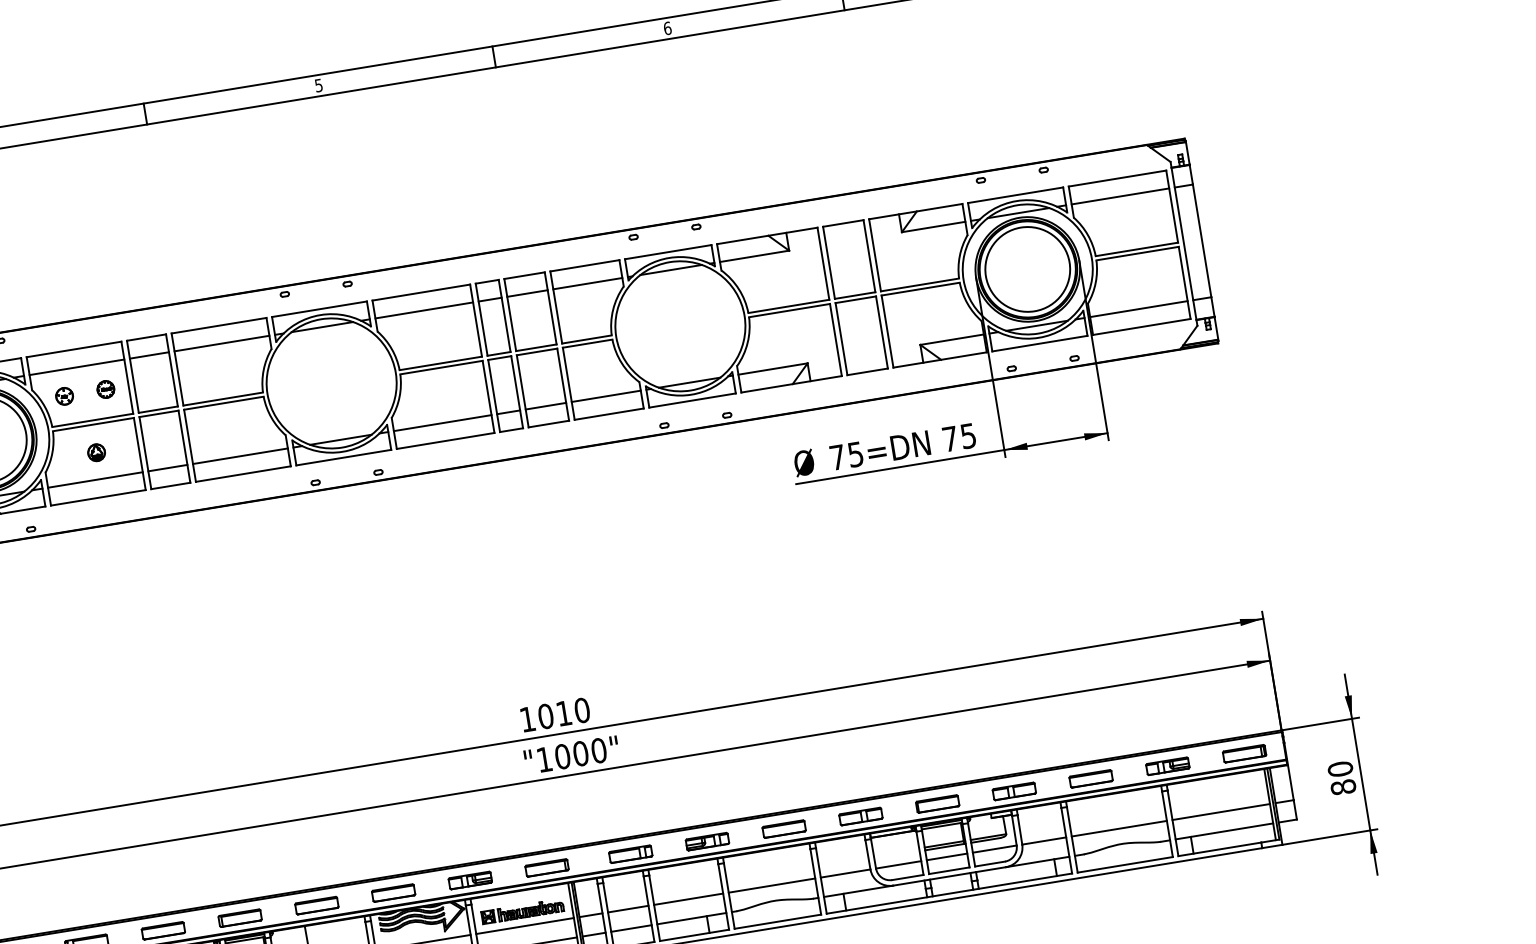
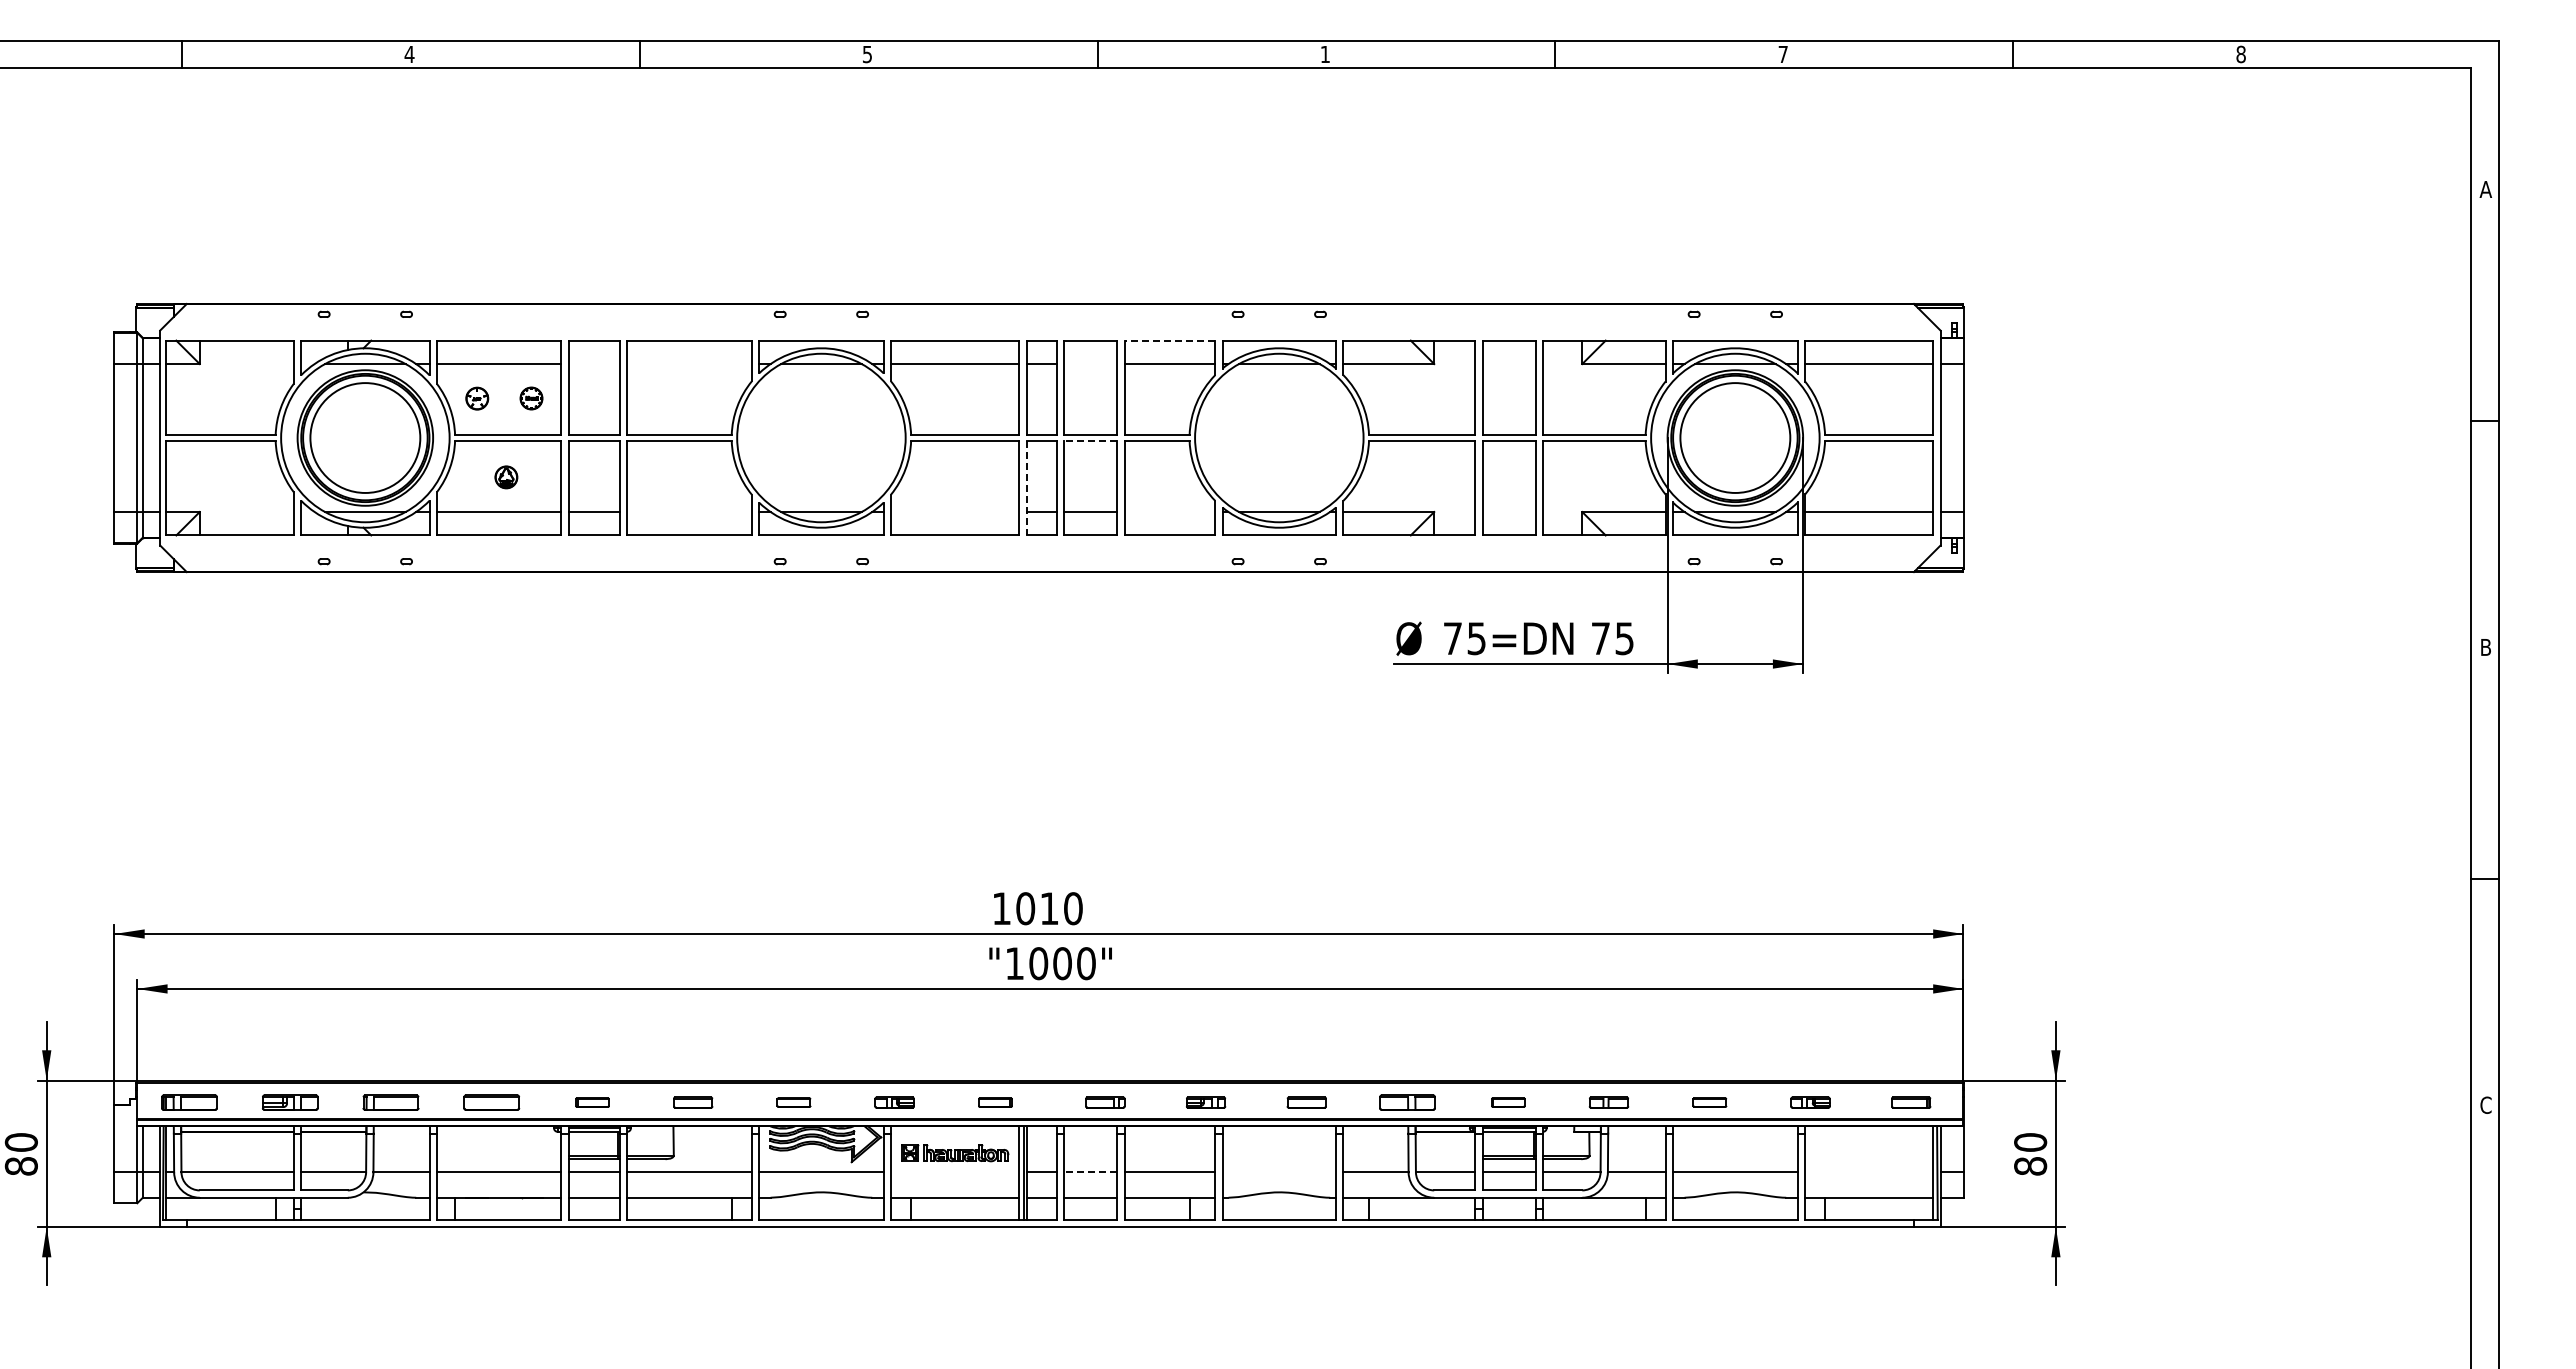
text: (667, 28) -> (1325, 54), 6 -> 1
line: (584, 265) -> (1169, 340), solid -> dashed
line: (527, 293) -> (1090, 364), removed
line: (222, 343) -> (689, 364), removed
line: (536, 351) -> (1090, 440), solid -> dashed
line: (148, 355) -> (593, 364), removed
line: (494, 396) -> (1026, 488), solid -> dashed
line: (606, 396) -> (1169, 512), removed
line: (443, 423) -> (955, 512), removed
line: (240, 456) -> (689, 512), removed
part: (1244, 753) -> (1910, 1102), size x0.7
part: (1167, 766) -> (1810, 1102), size x0.7
part: (1090, 778) -> (1709, 1102), size x0.6
part: (1014, 791) -> (1608, 1102), size x0.7
part: (937, 803) -> (1508, 1102), size x0.6
line: (1221, 812) -> (1869, 1172), removed
part: (783, 829) -> (1306, 1102), size x0.7
part: (707, 841) -> (1205, 1102), size x0.7
part: (630, 854) -> (1105, 1102), size x0.7
part: (547, 867) -> (995, 1102), size x0.6
part: (470, 880) -> (894, 1102), size x0.7
line: (772, 885) -> (1279, 1172), removed
part: (393, 893) -> (793, 1102), size x0.6
part: (316, 905) -> (692, 1102), size x0.7
line: (628, 909) -> (1090, 1172), solid -> dashed
part: (240, 918) -> (592, 1102), size x0.6
line: (525, 926) -> (955, 1172), removed

